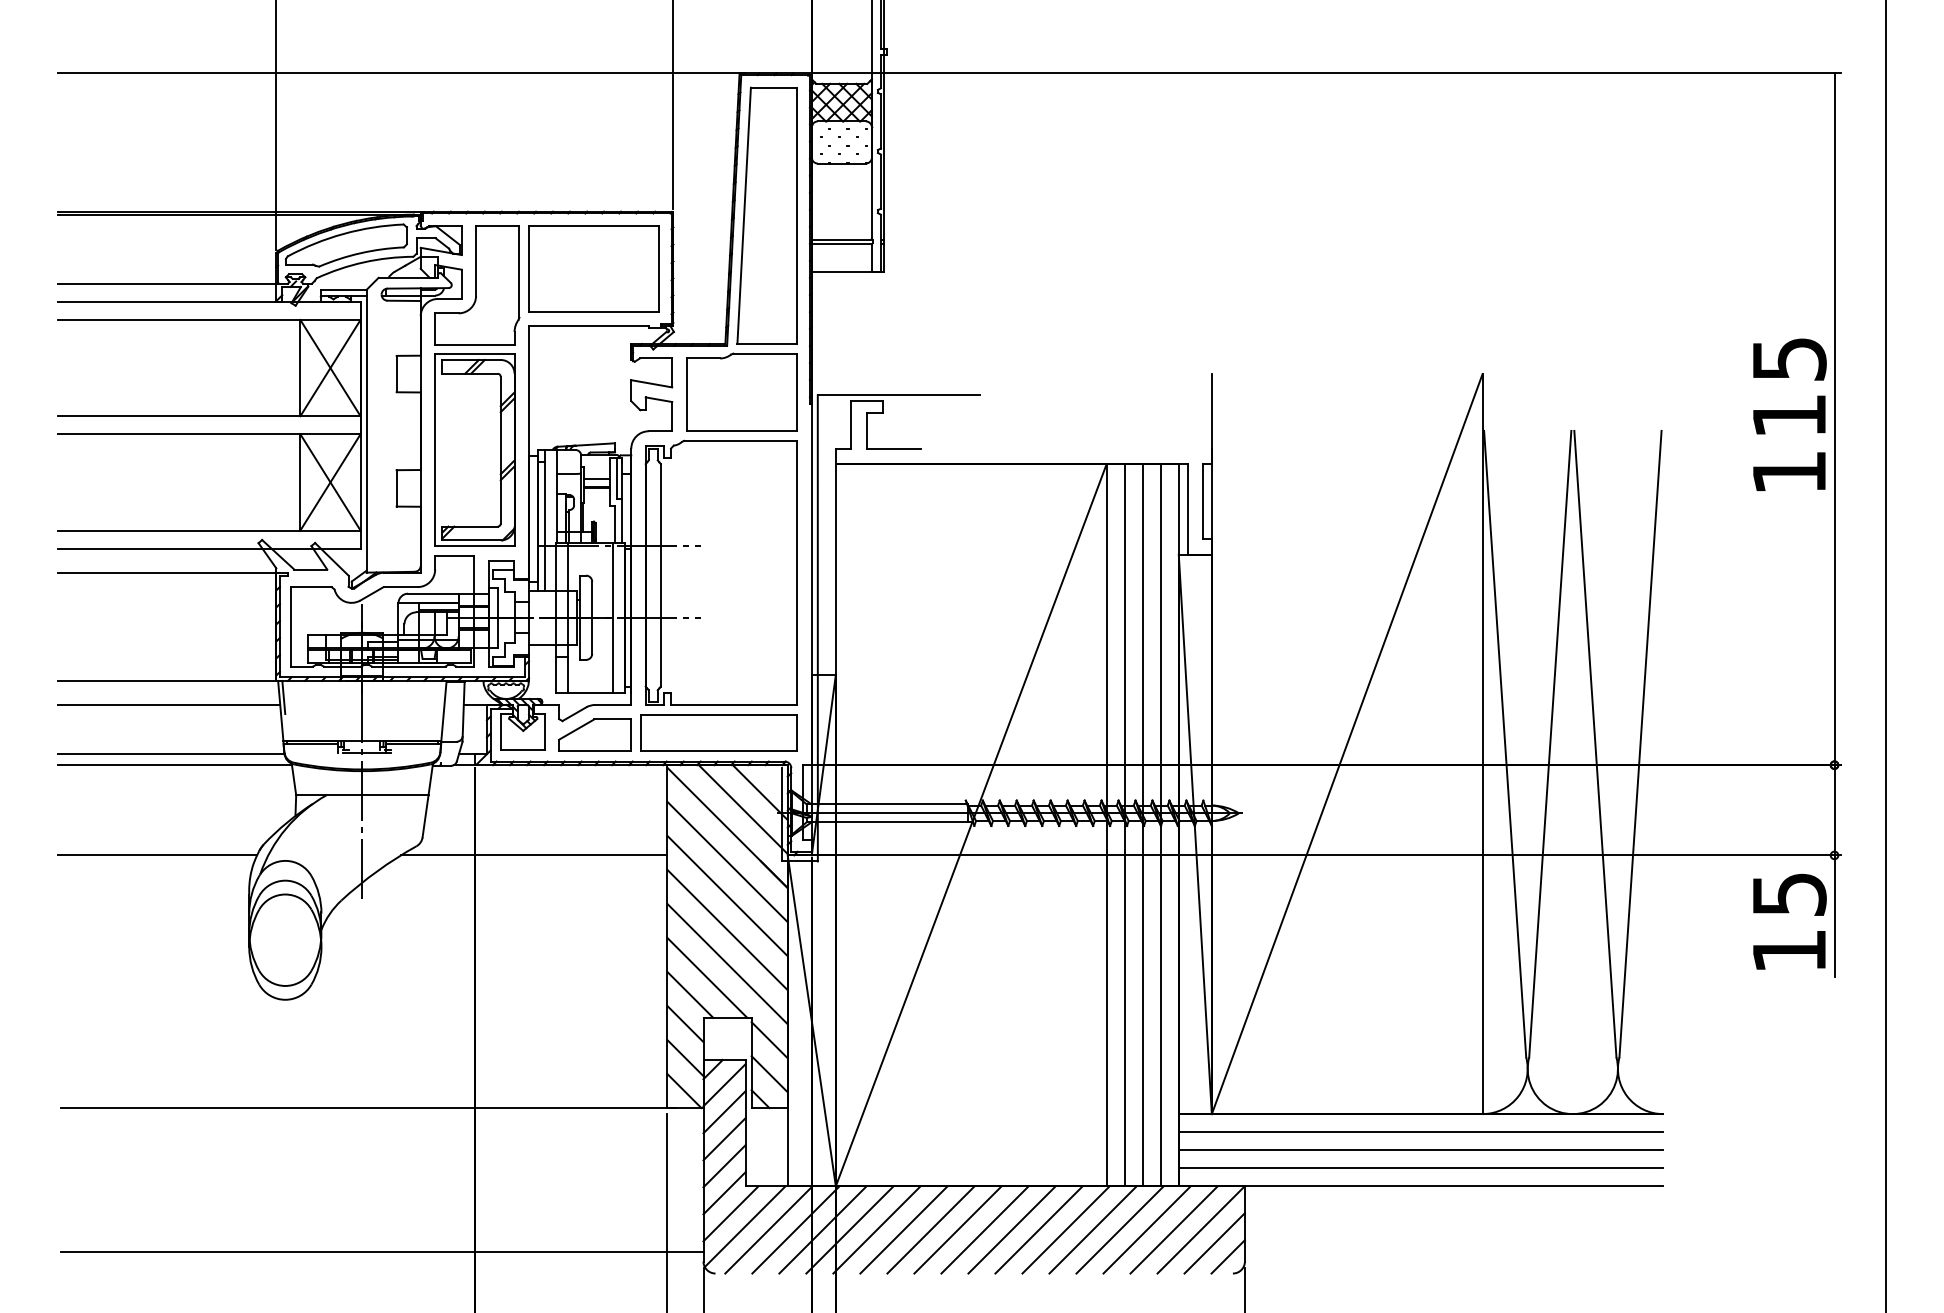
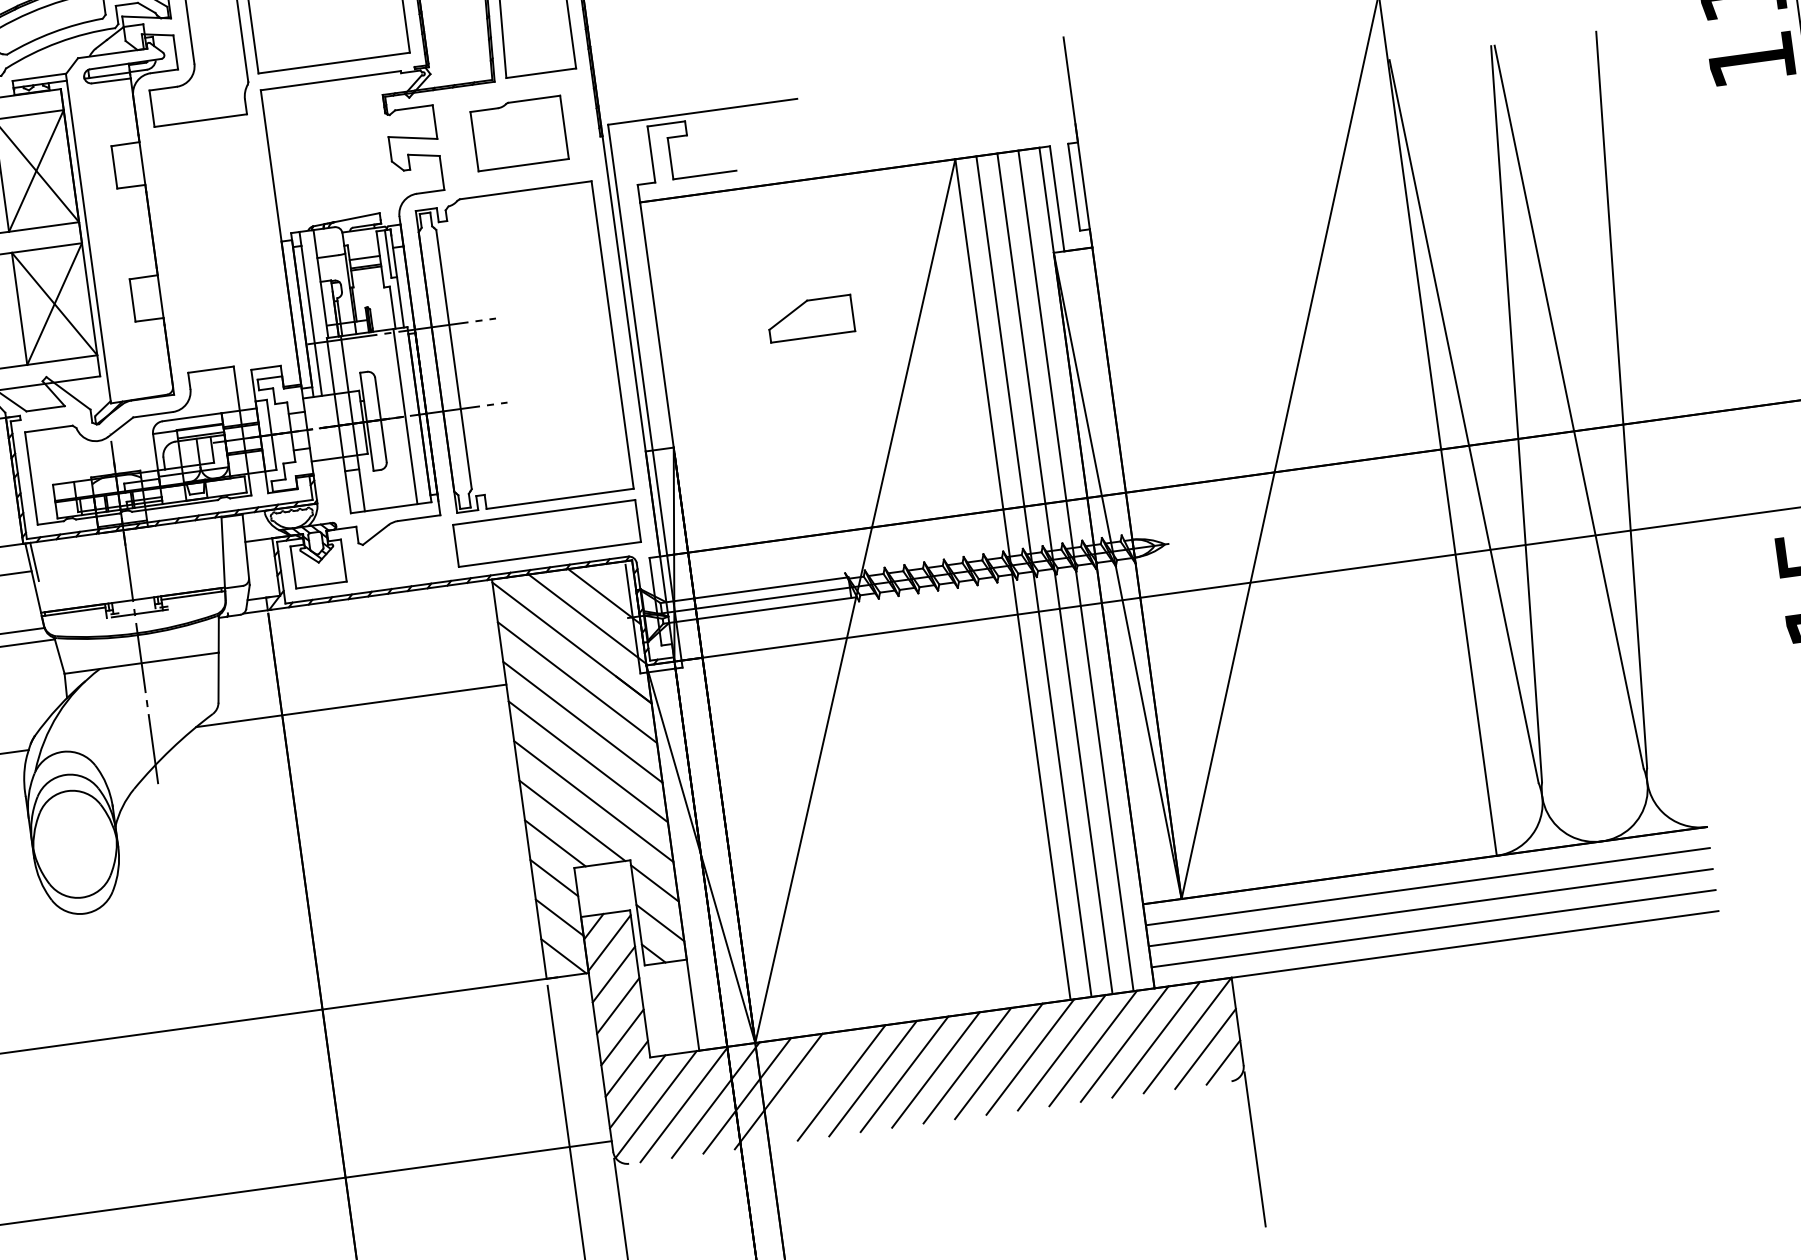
part: (741, 391) -> (518, 132), size x0.7
part: (474, 449) -> (217, 242), removed
part: (594, 734) -> (809, 318), moved
line: (876, 1229) -> (809, 1086), removed

